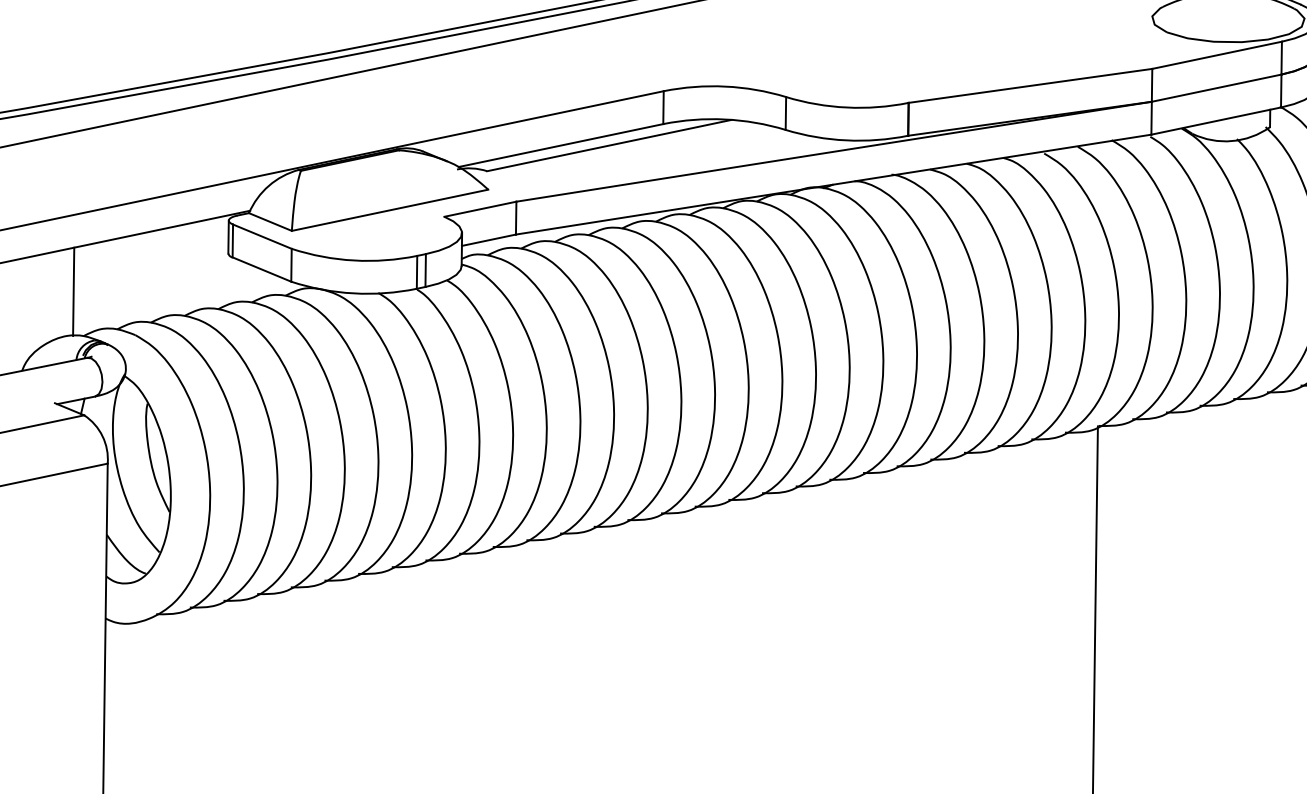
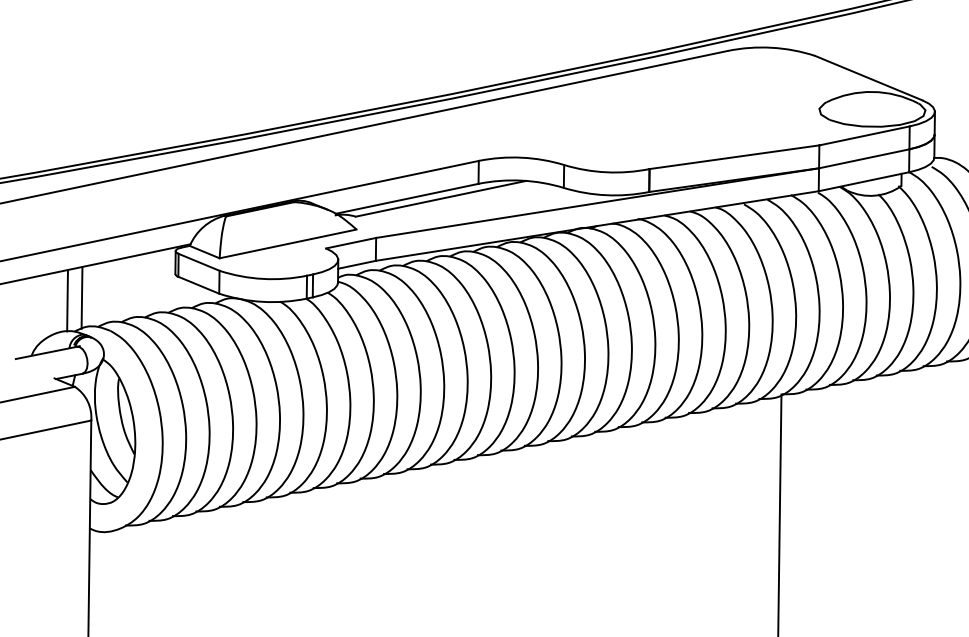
line: (93, 287) -> (81, 297), added

